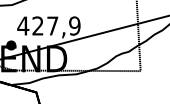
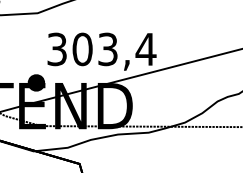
text: (48, 25) -> (100, 48), 427,9 -> 303,4

